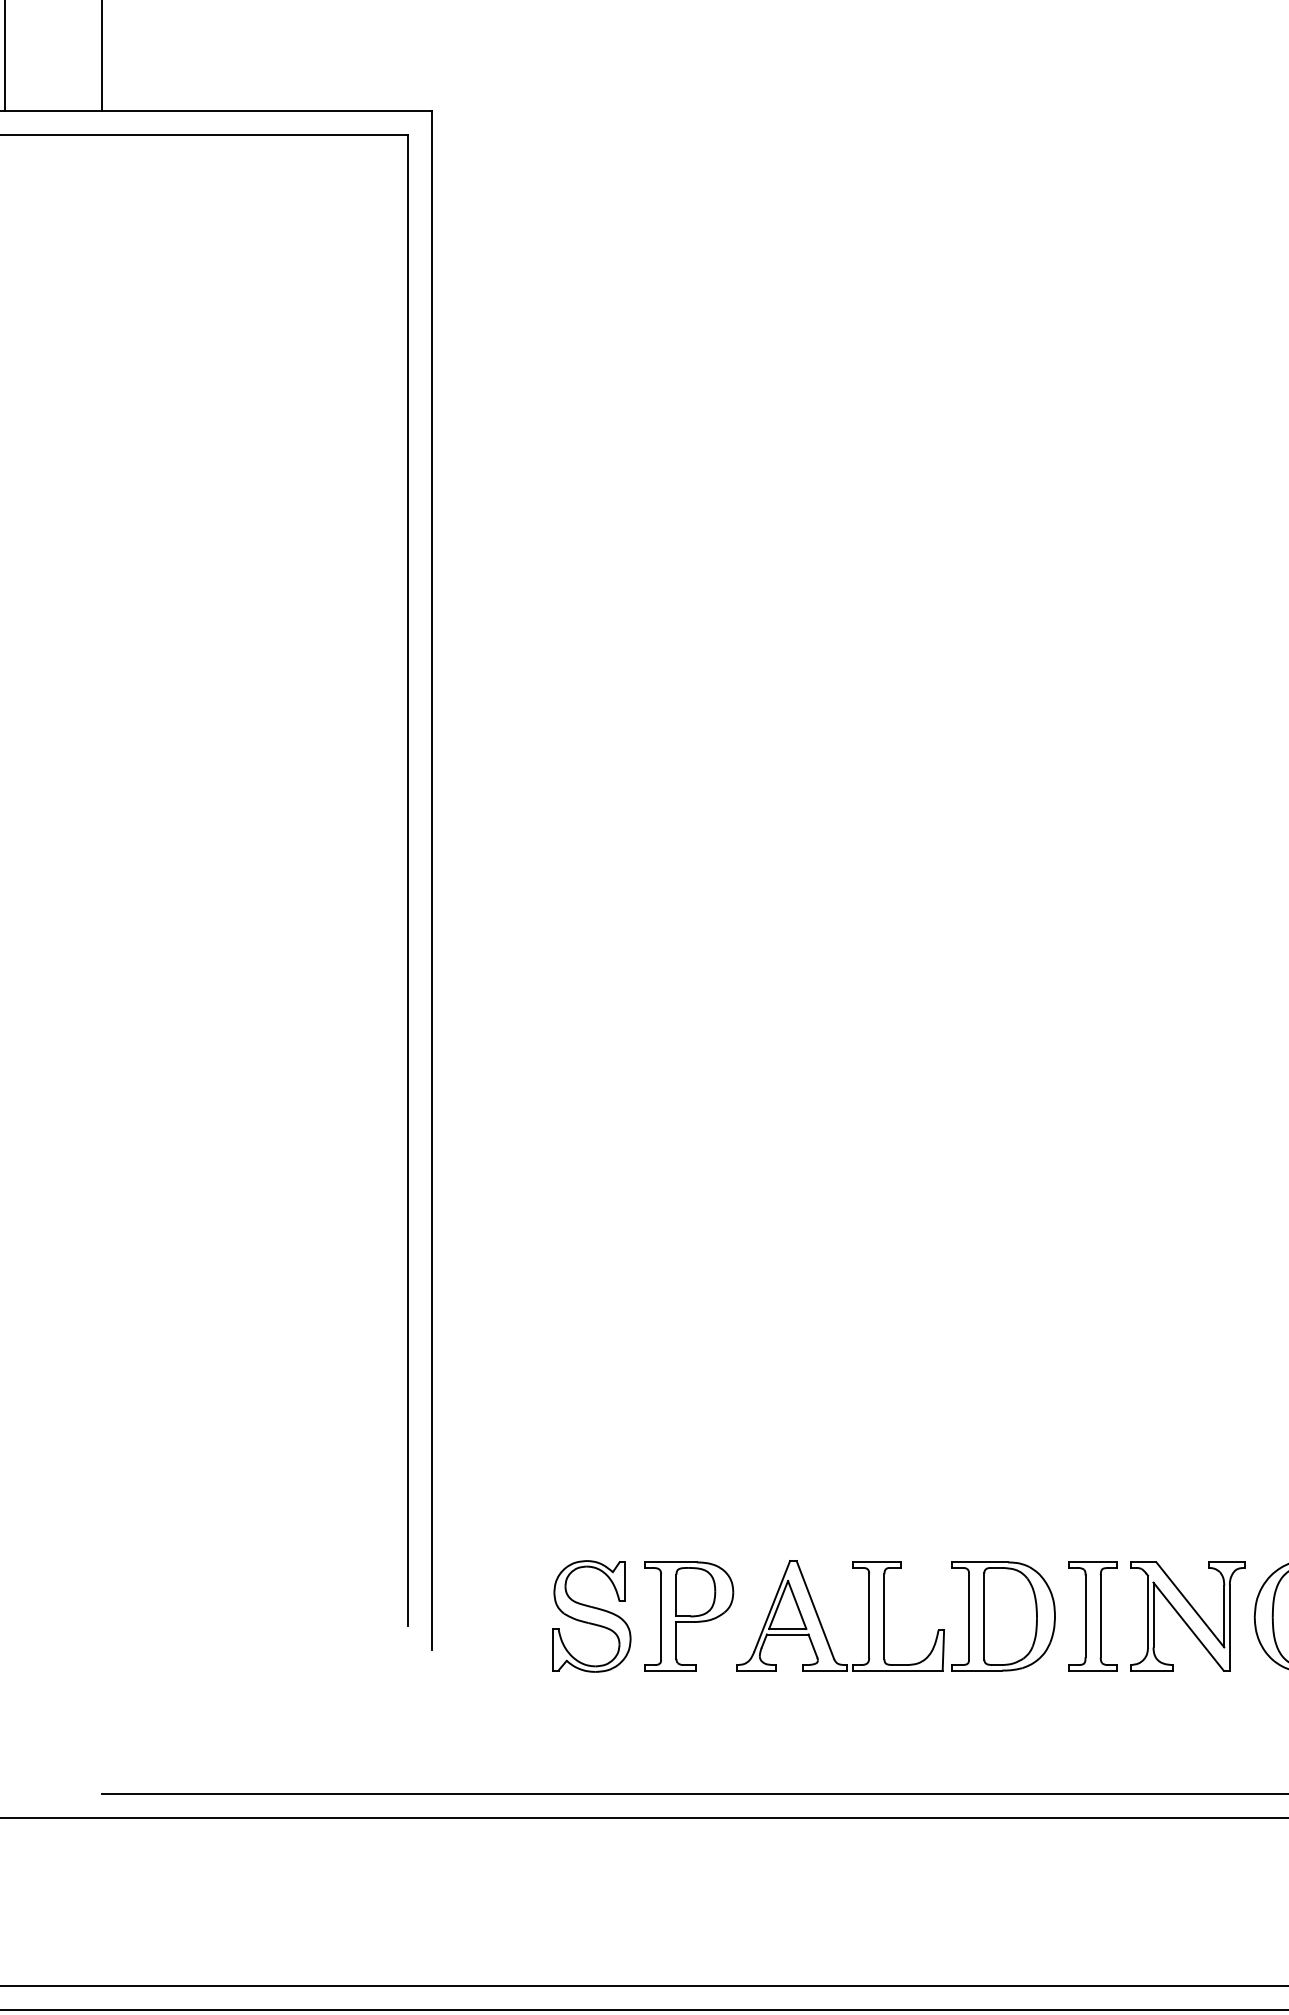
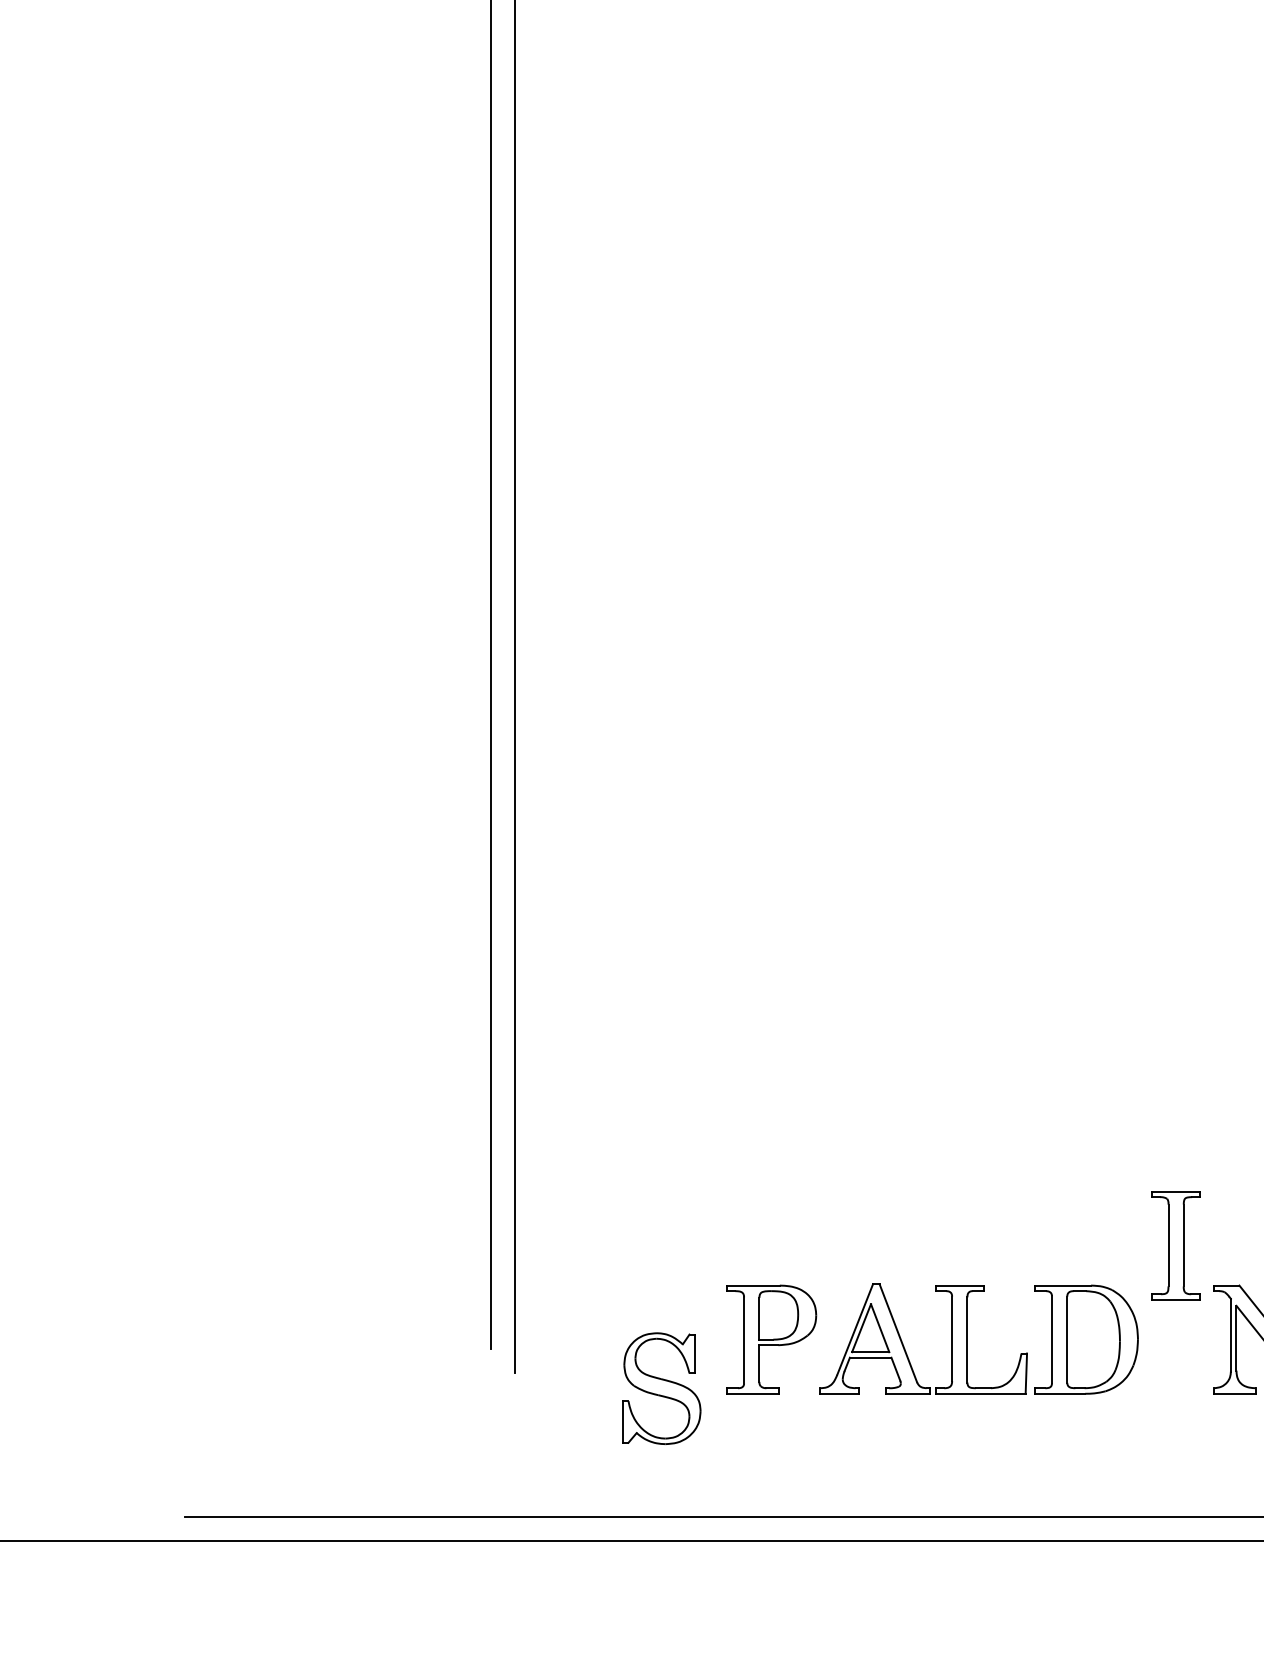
part: (591, 1616) -> (661, 1388), moved
part: (1092, 1616) -> (1175, 1245), moved

